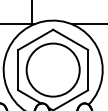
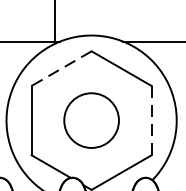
line: (35, 40) -> (61, 69), solid -> dashed
circle: (52, 69) -> (90, 119), size x0.6
line: (88, 70) -> (152, 121), solid -> dashed

